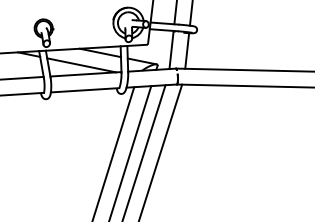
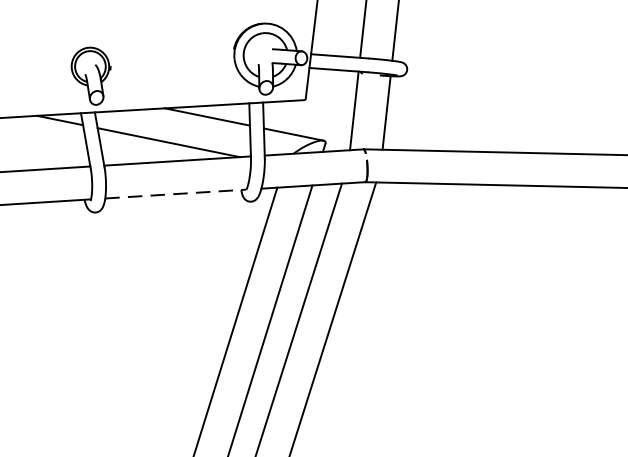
line: (85, 90) -> (176, 194), solid -> dashed

